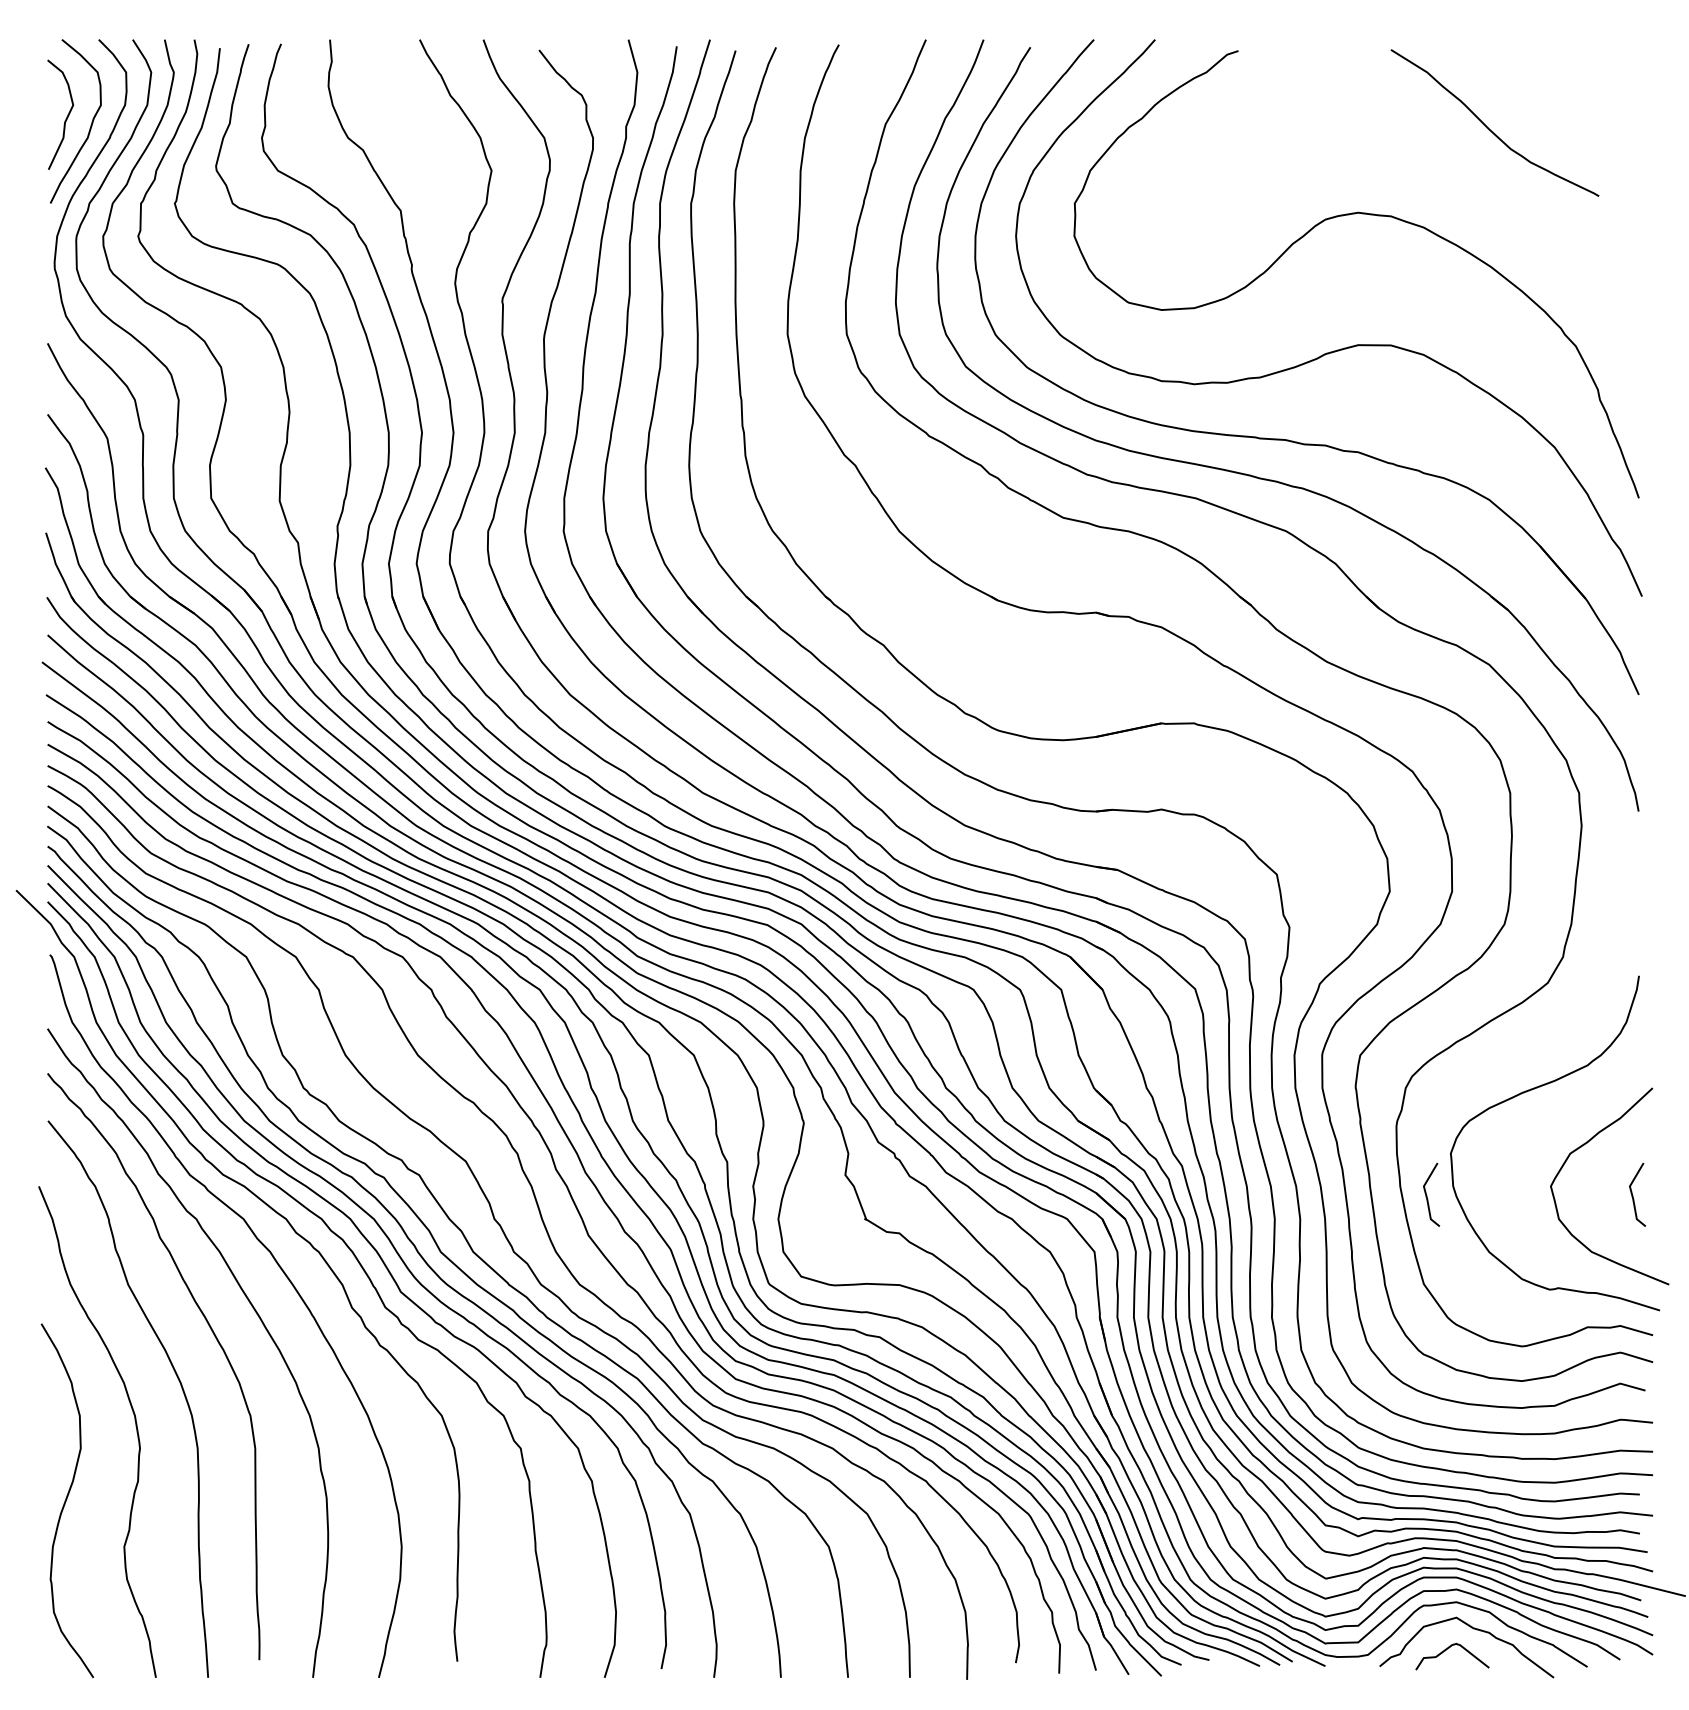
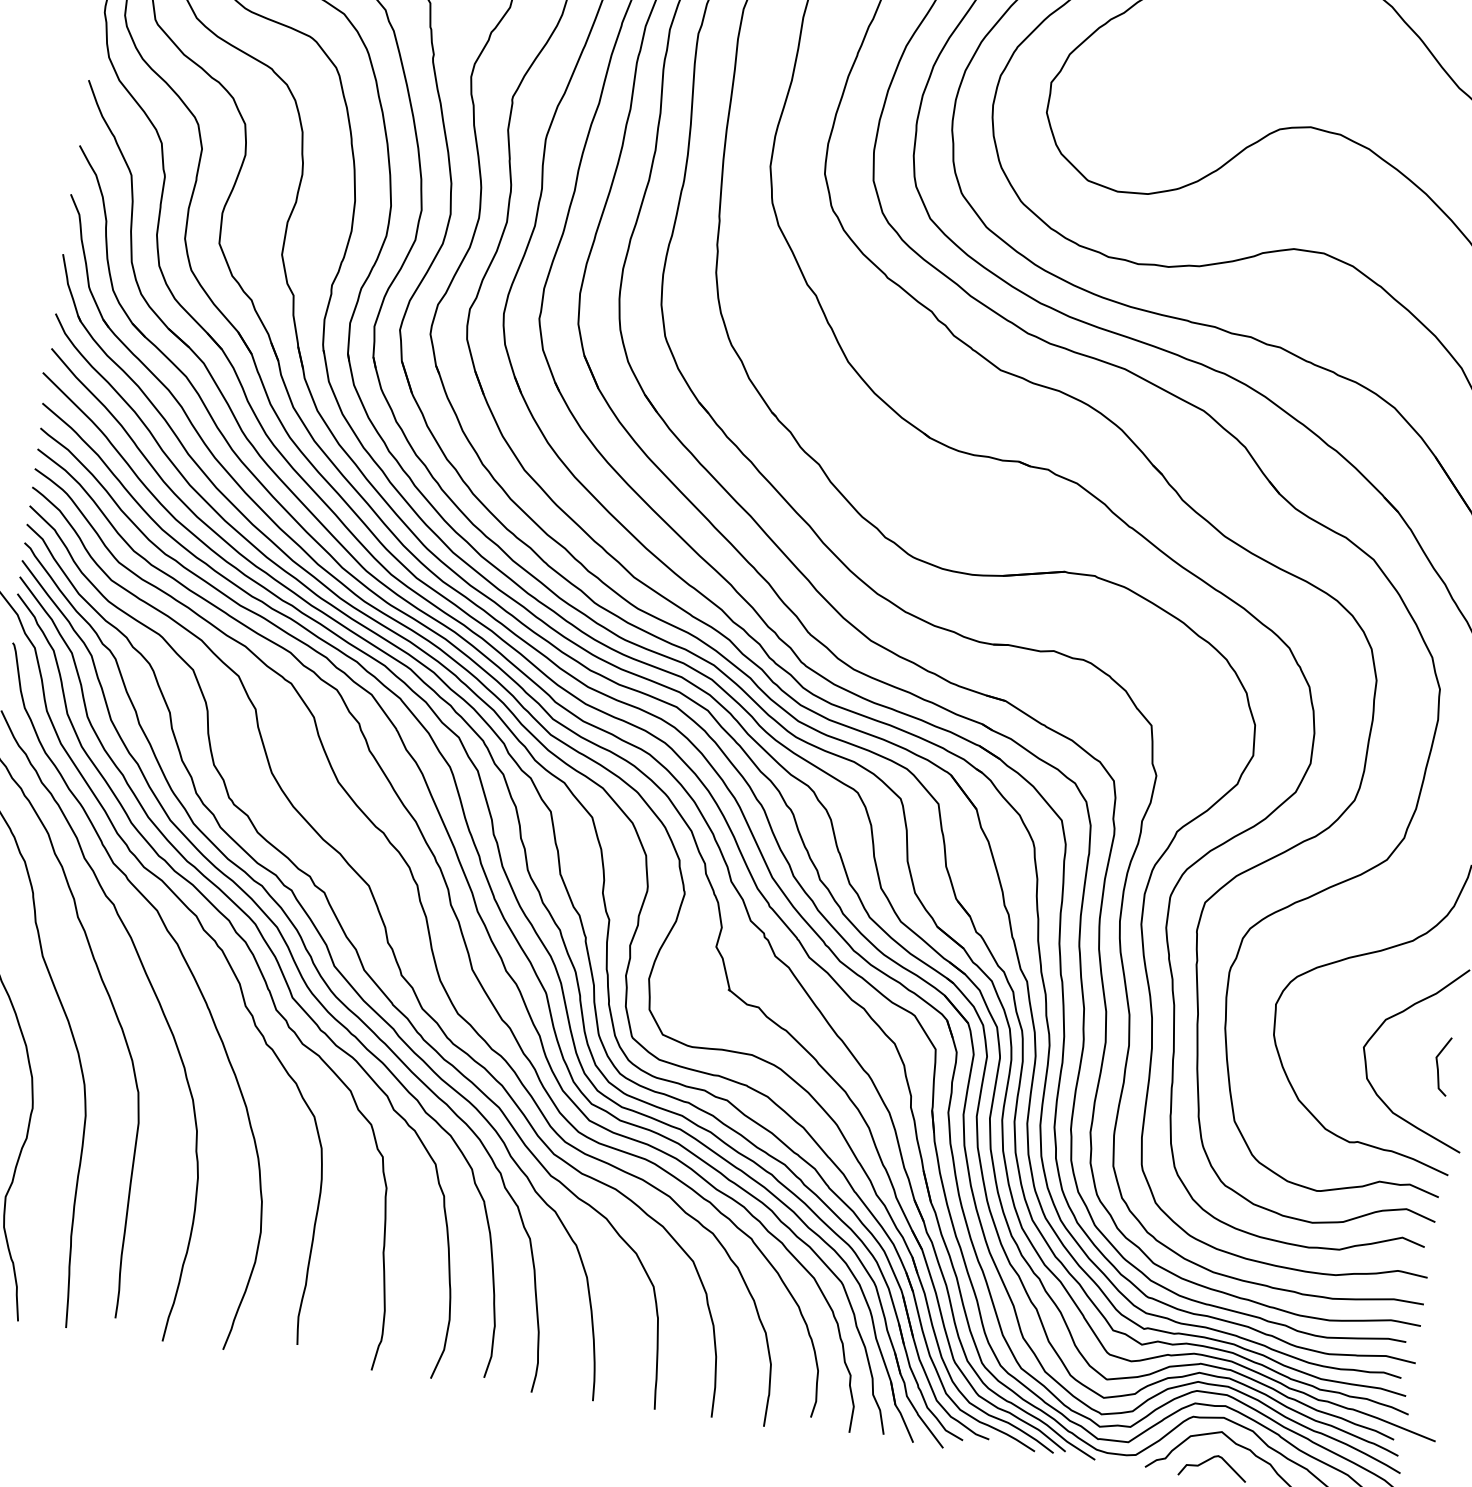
line: (1427, 1195) -> (1249, 1040), removed

